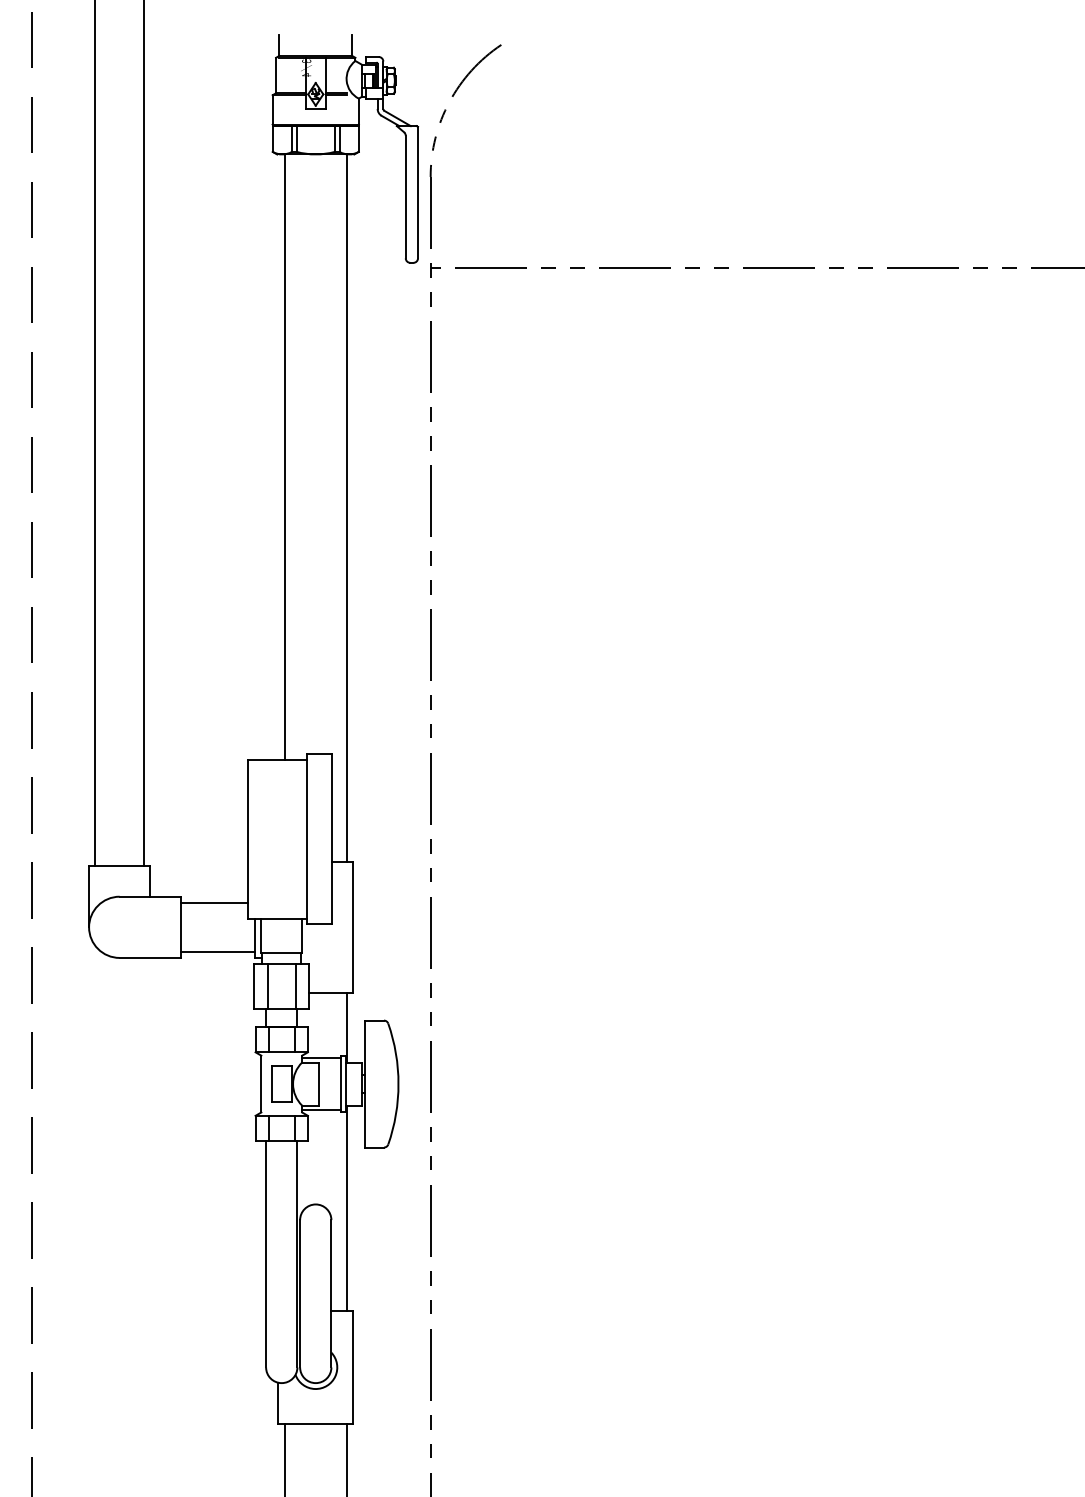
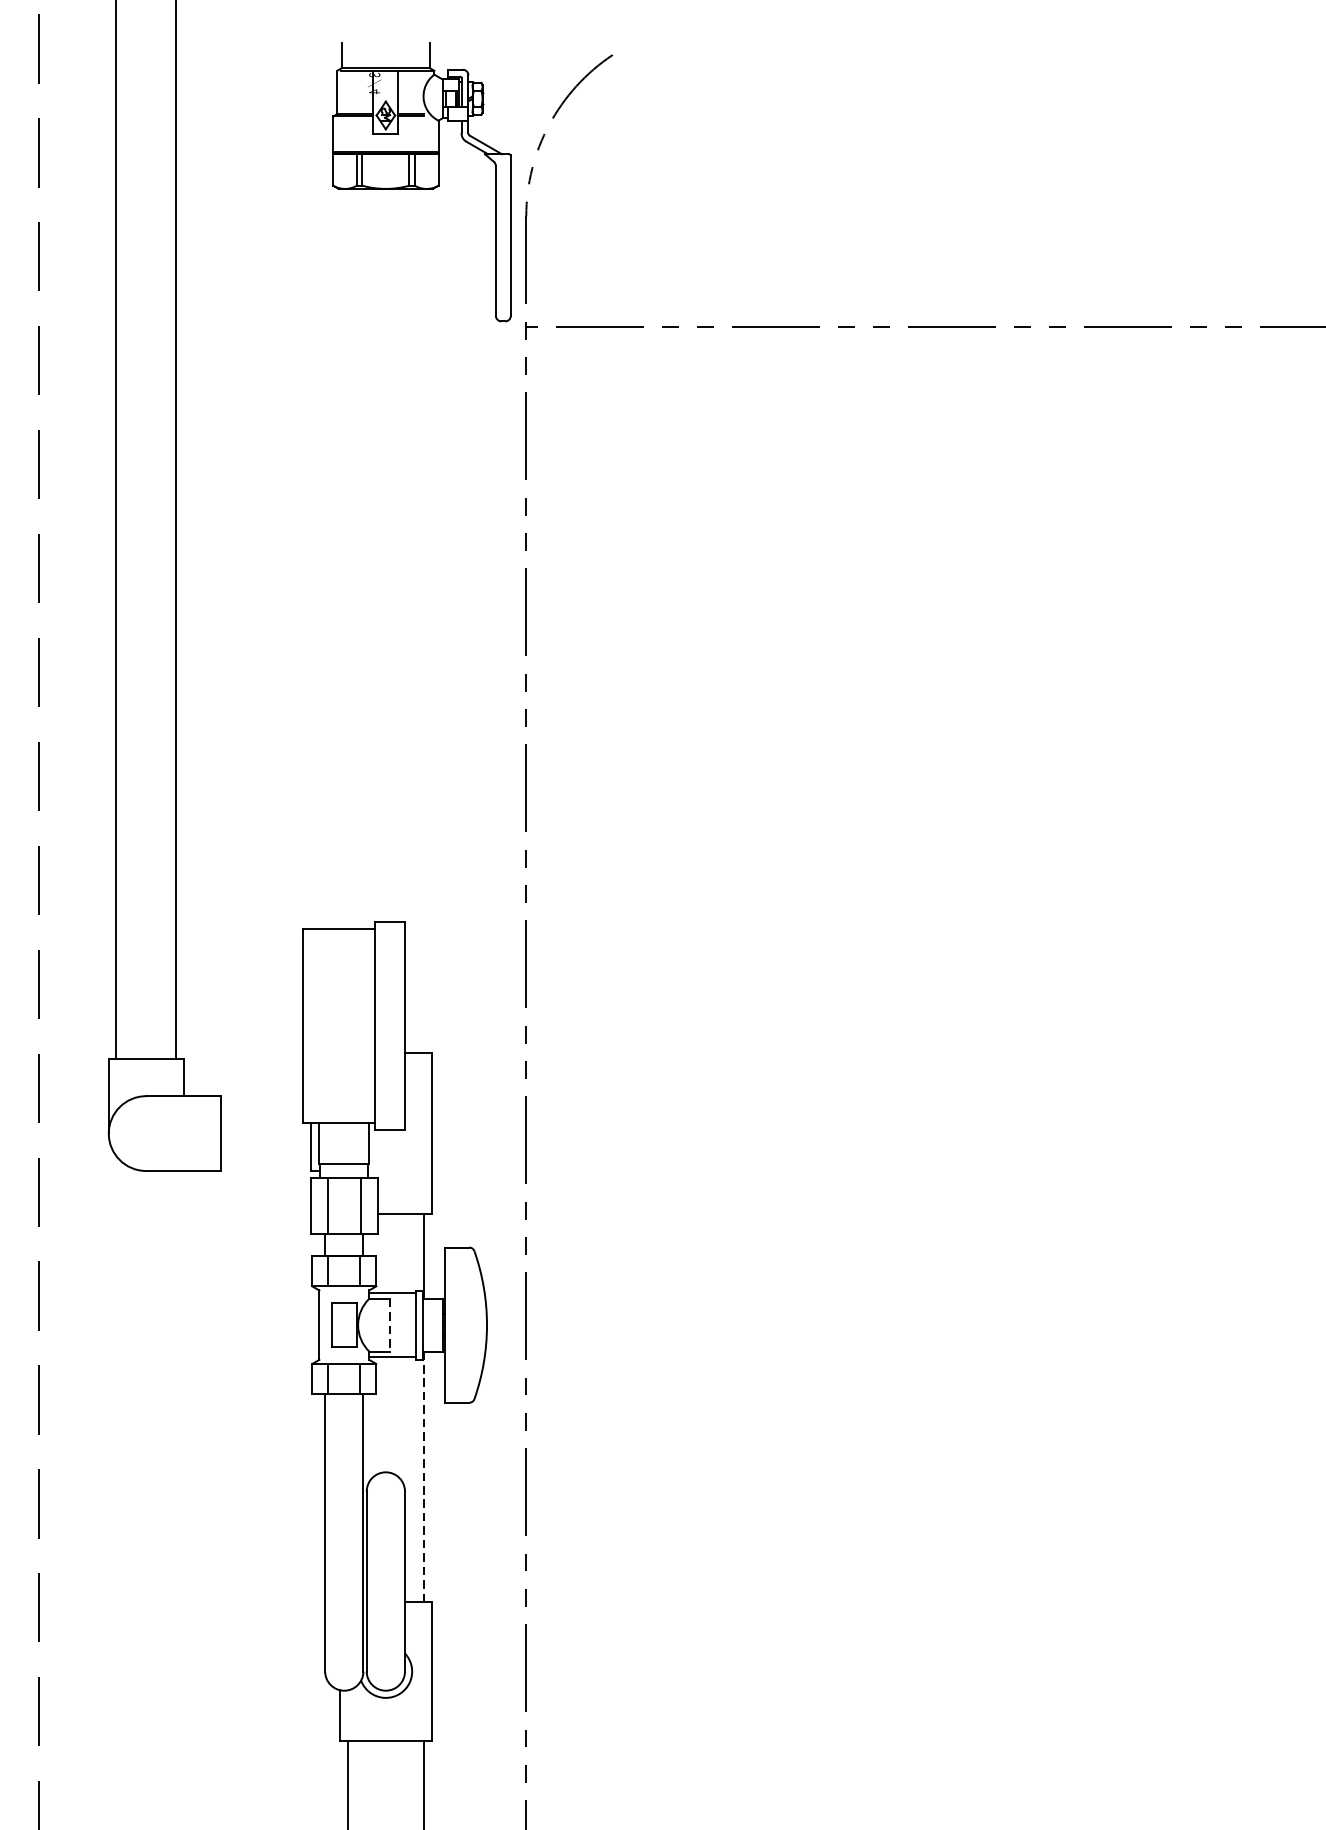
line: (284, 456) -> (347, 558), removed
line: (346, 507) -> (423, 620), removed
line: (213, 902) -> (260, 1103), removed
line: (217, 951) -> (265, 1163), removed
line: (319, 1084) -> (390, 1325), solid -> dashed
line: (346, 1208) -> (423, 1477), solid -> dashed

